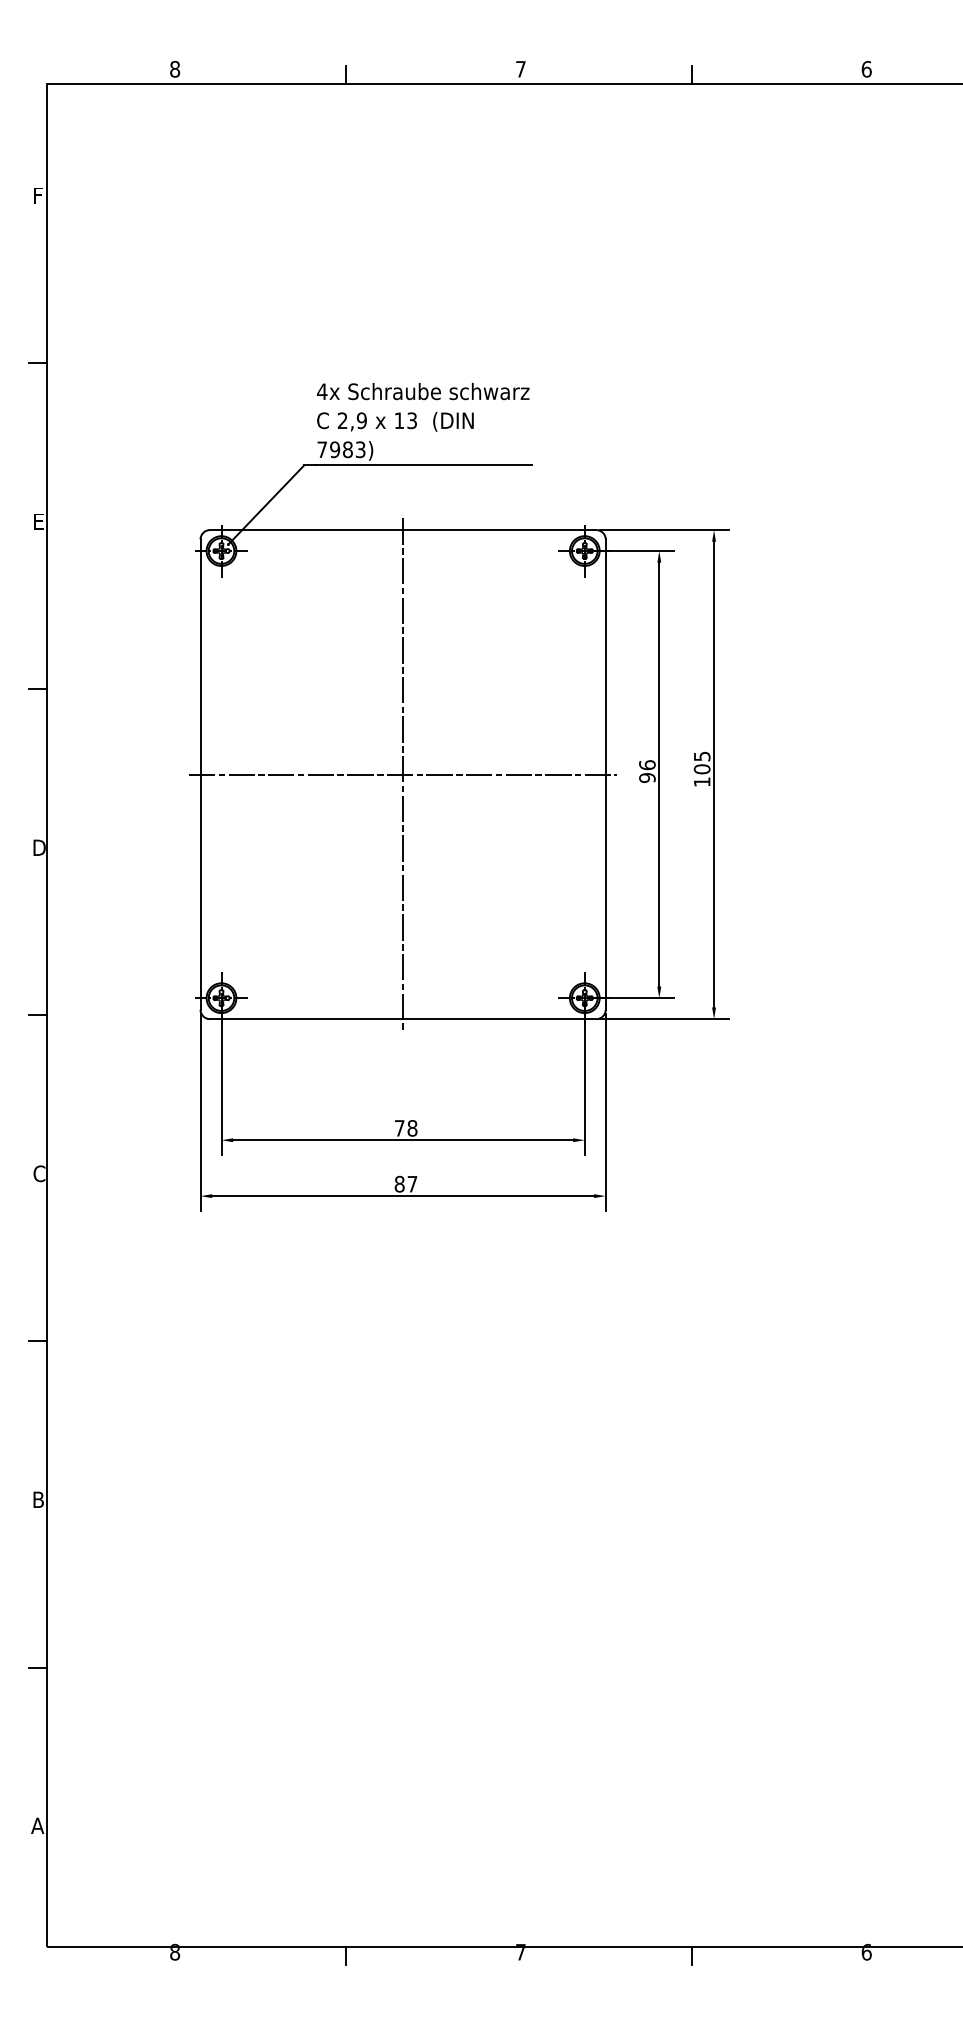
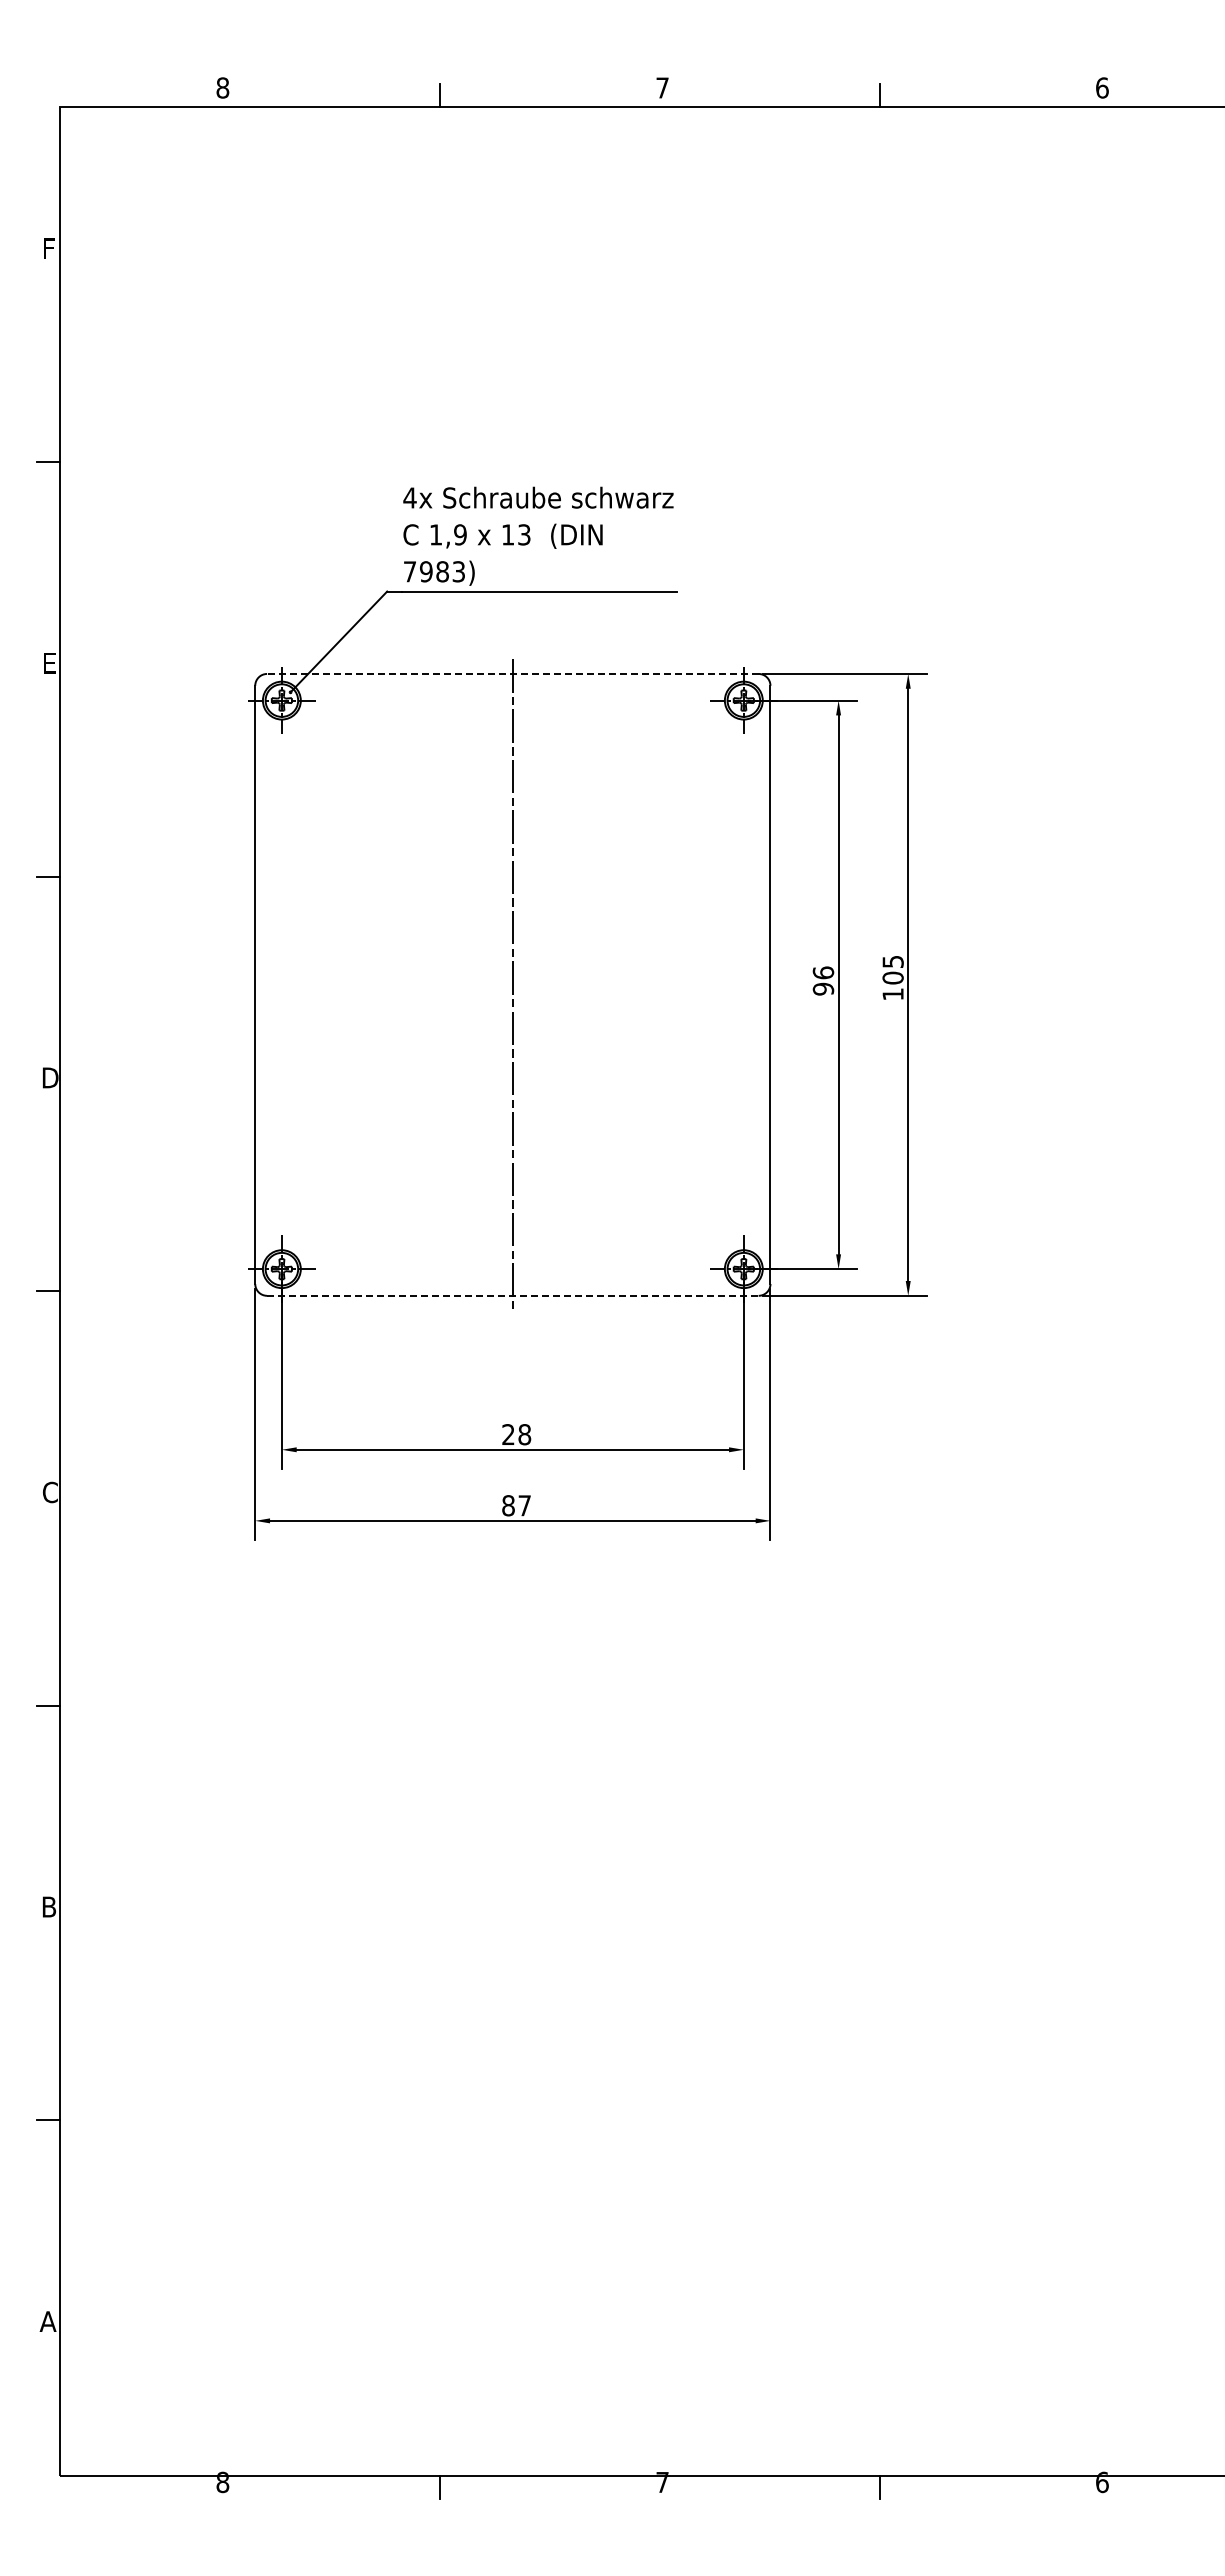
text: (342, 420) -> (435, 534), 2,9 -> 1,9
line: (402, 529) -> (512, 673), solid -> dashed
line: (402, 774) -> (512, 984), removed
line: (402, 1018) -> (512, 1295), solid -> dashed
text: (399, 1128) -> (508, 1434), 78 -> 28

